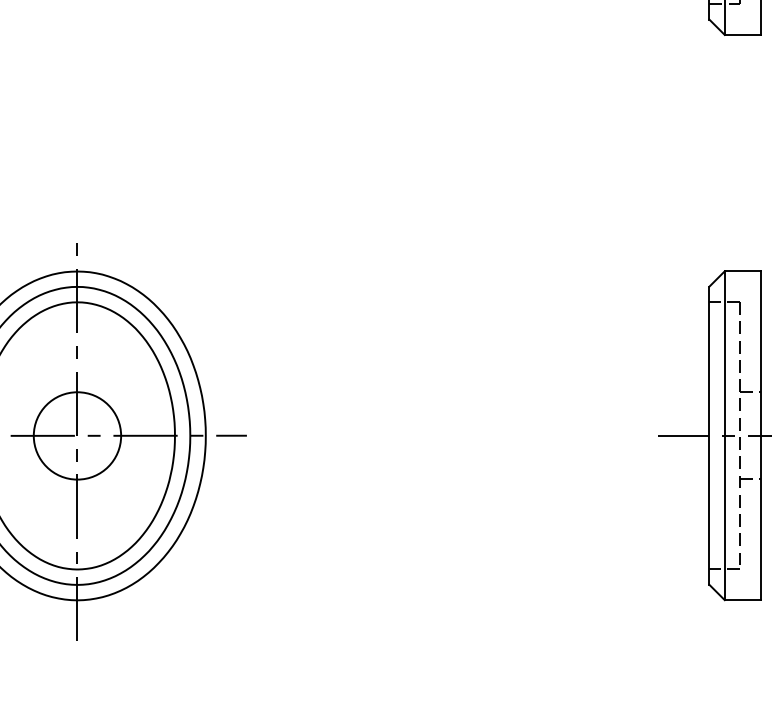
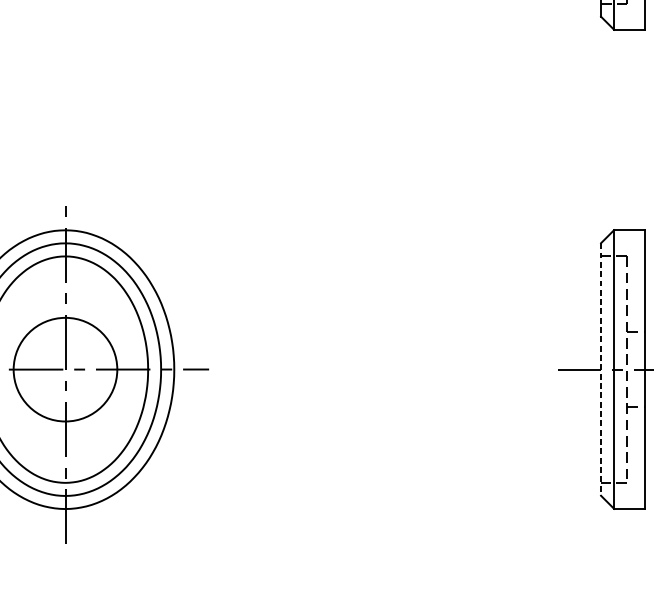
circle: (77, 435) -> (65, 369), size x1.4
line: (709, 436) -> (601, 370), solid -> dashed

